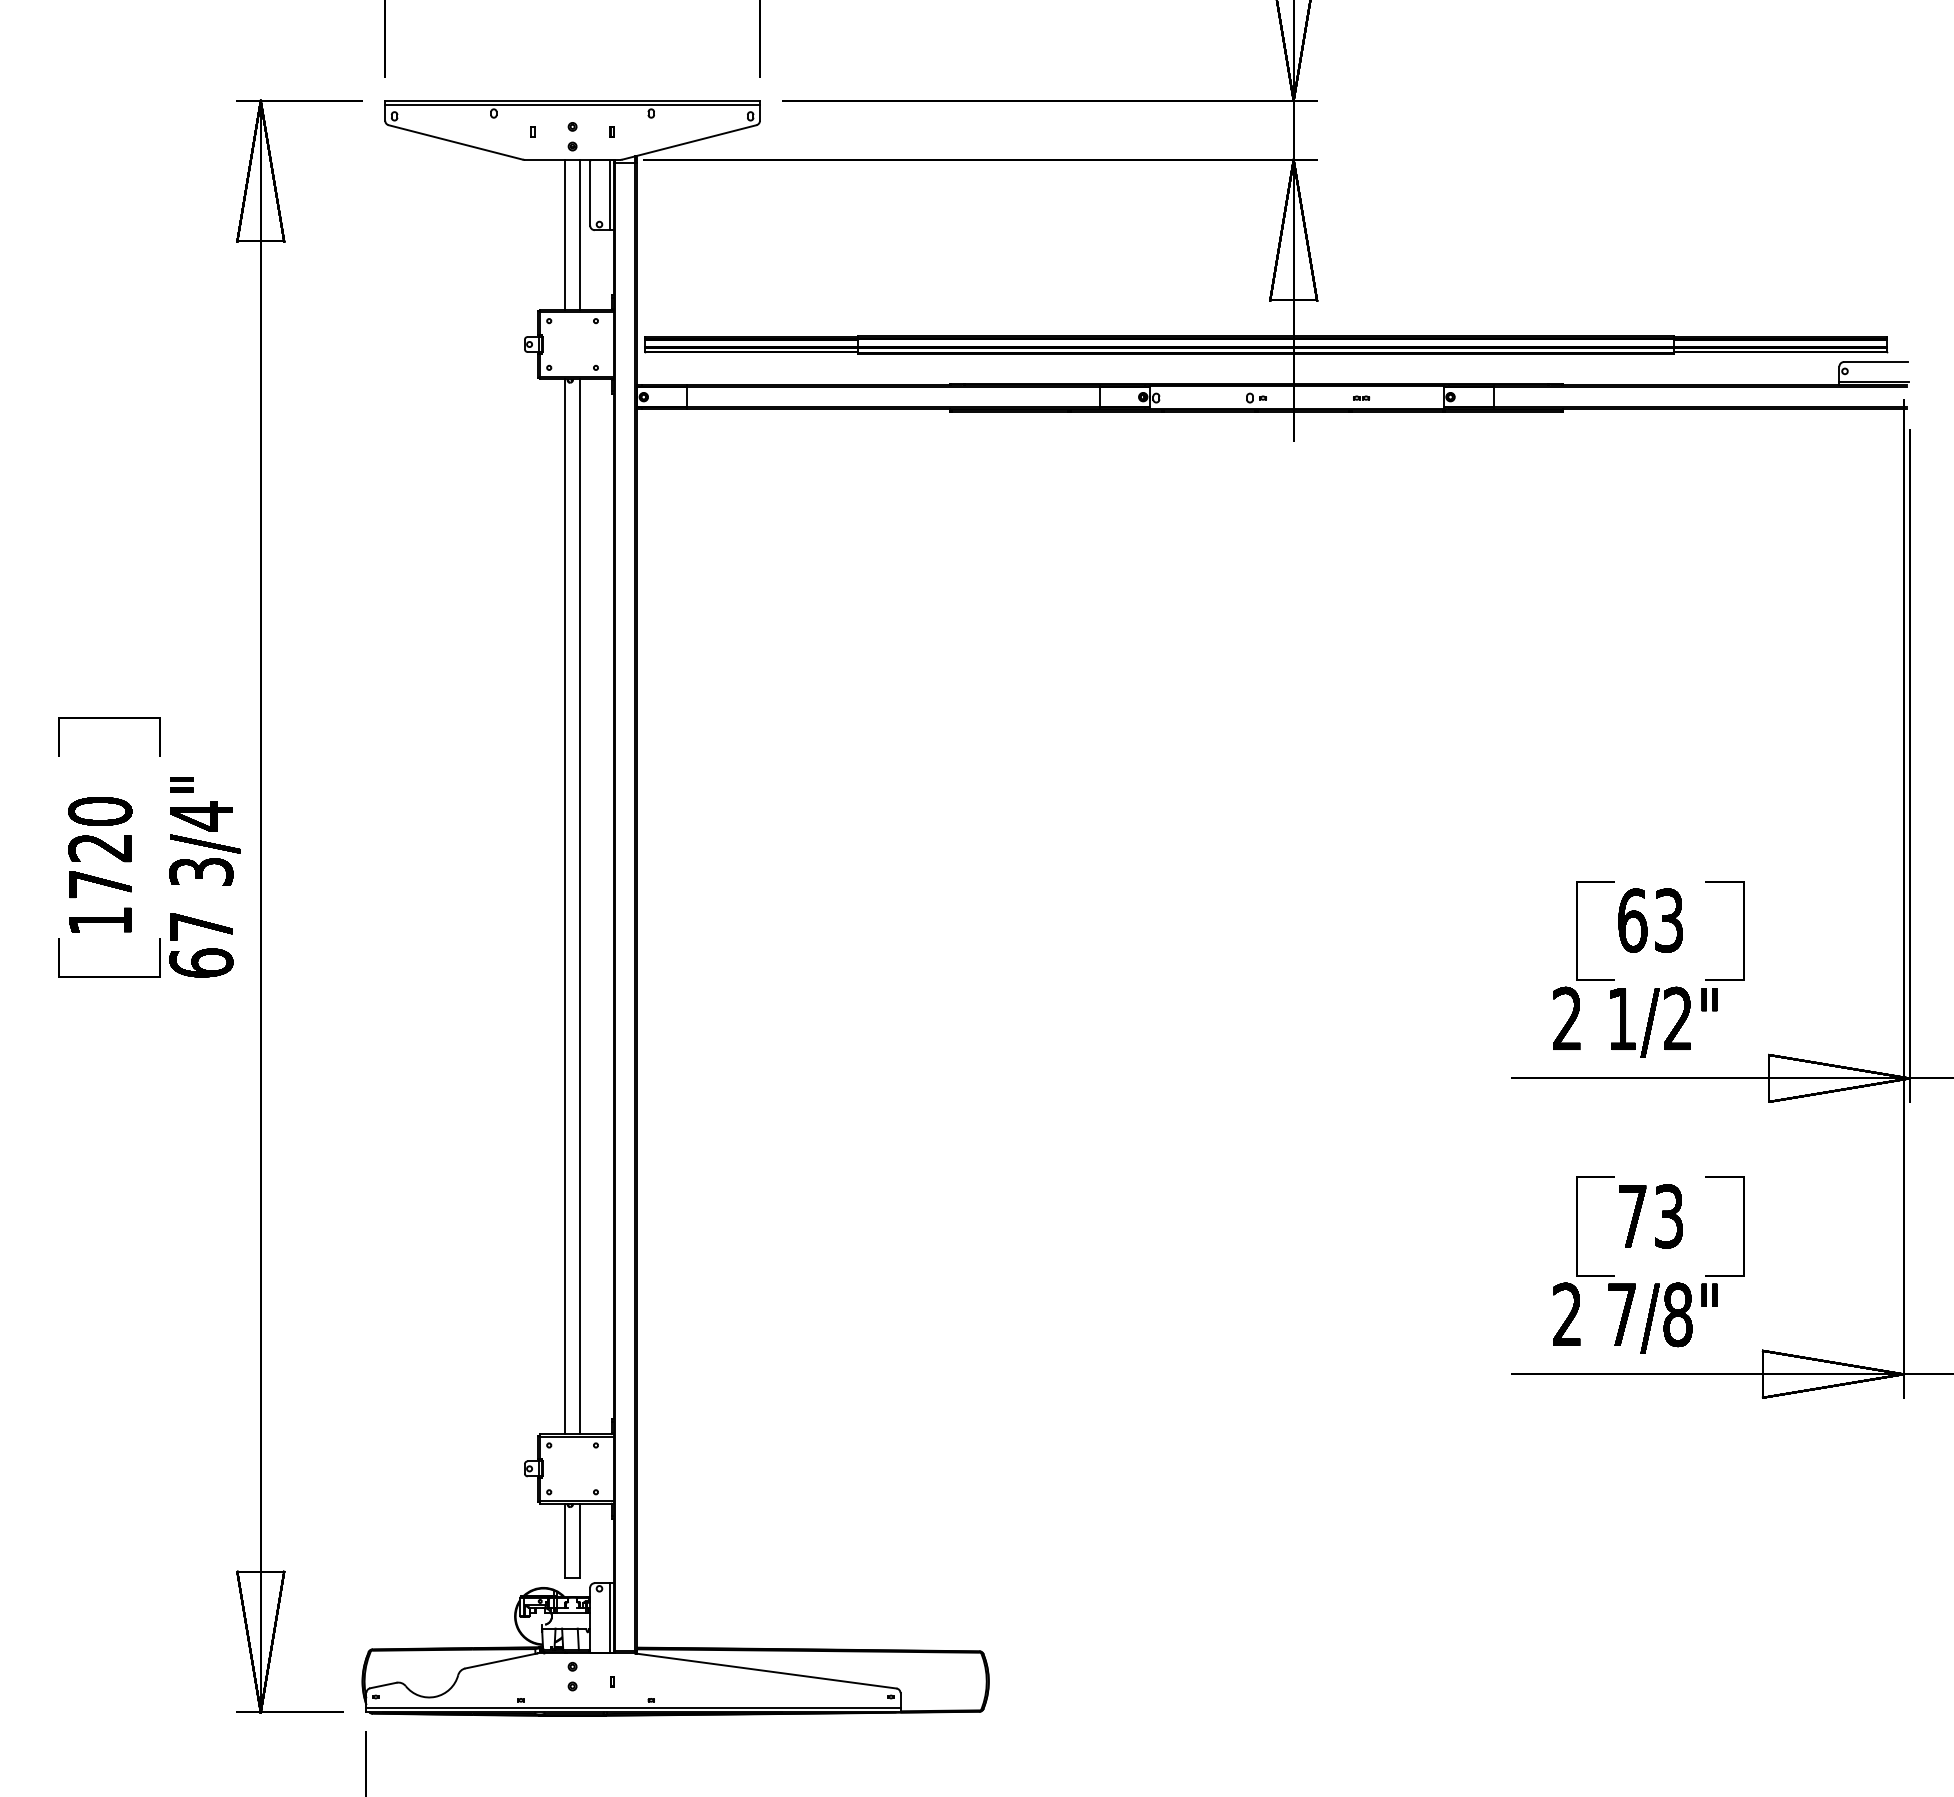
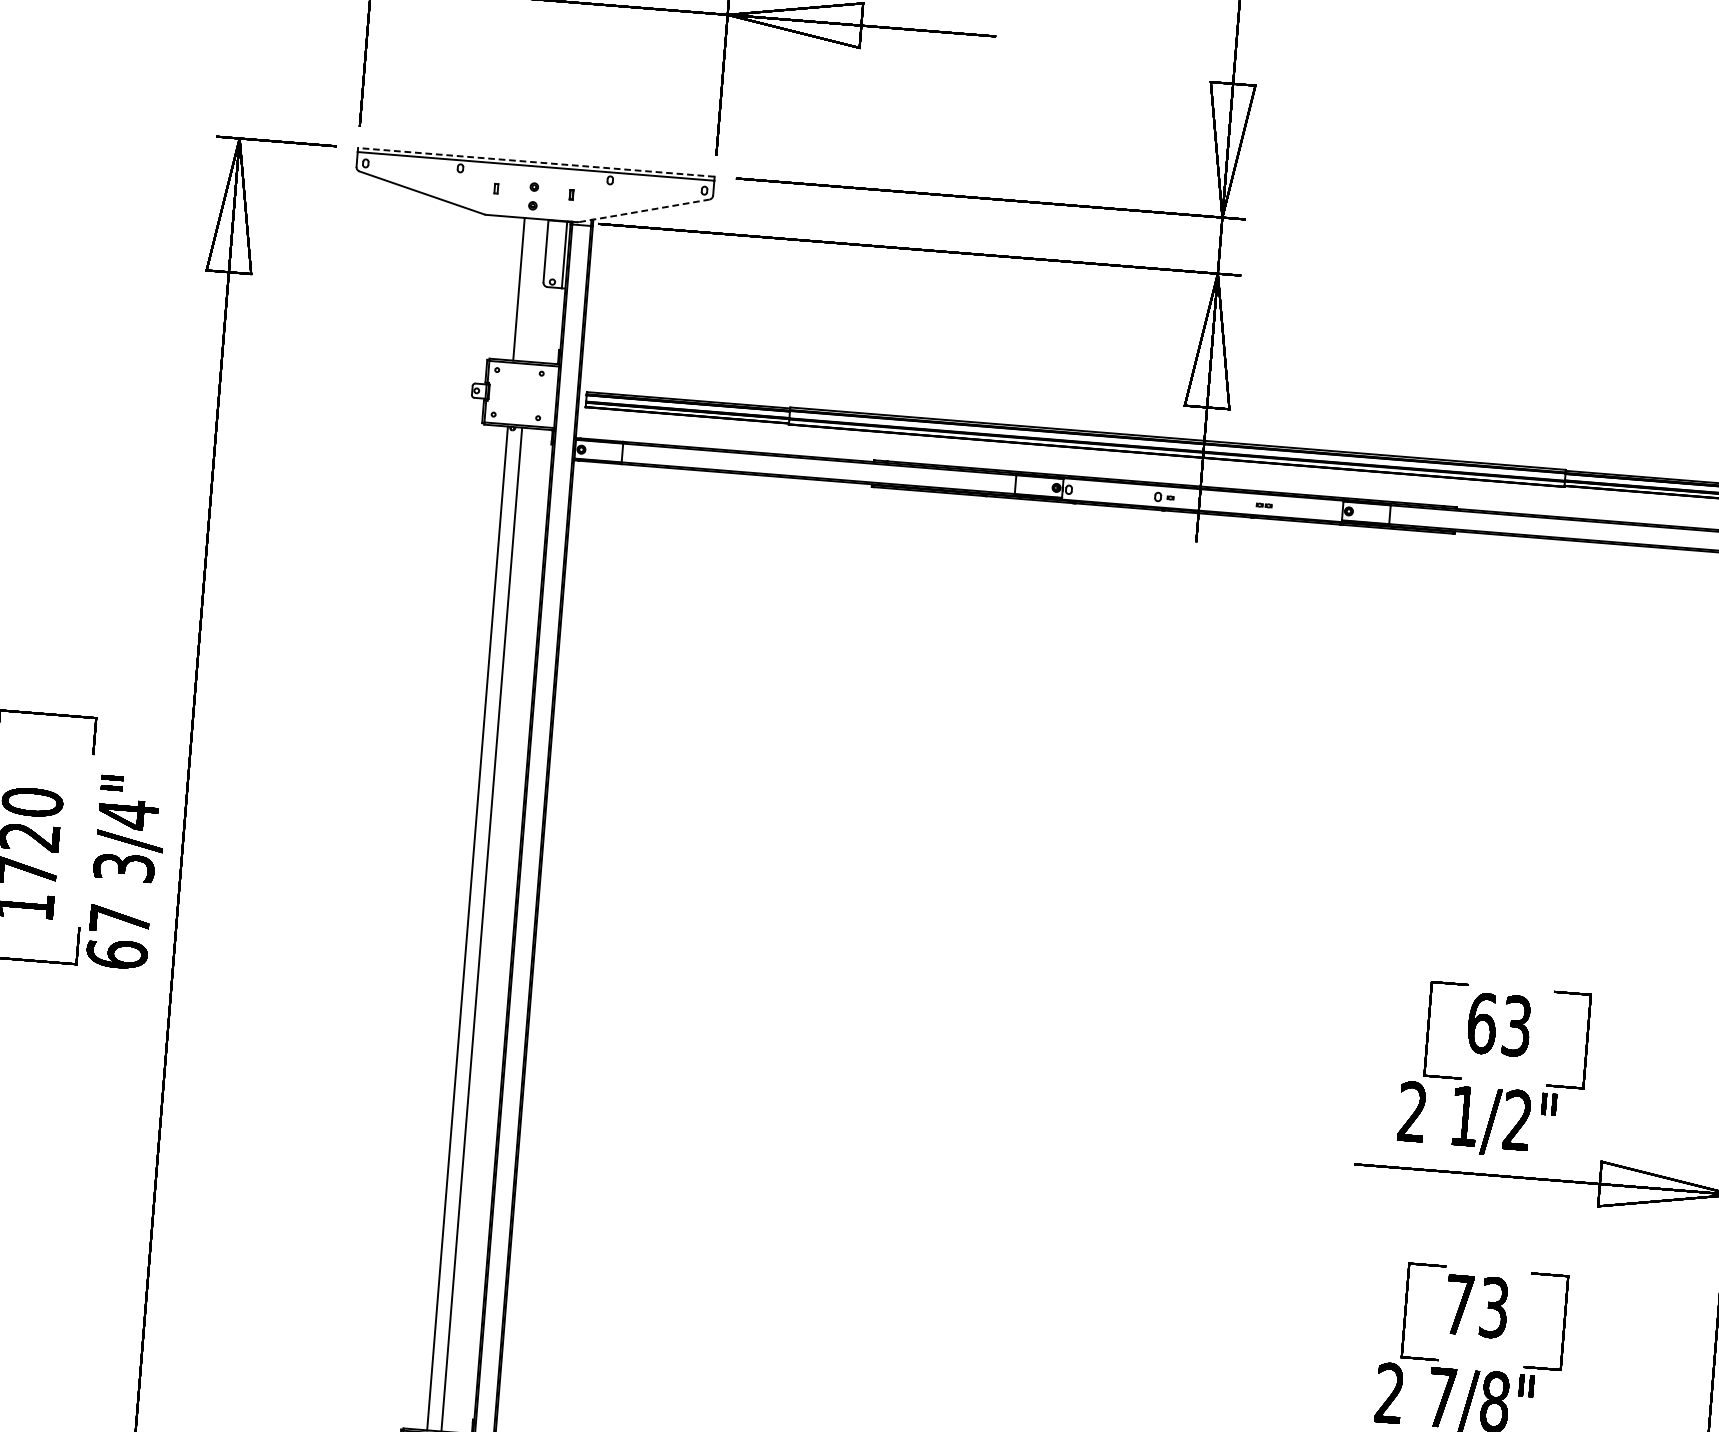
line: (572, 100) -> (536, 162), solid -> dashed
line: (689, 142) -> (644, 210), solid -> dashed
line: (580, 234) -> (533, 290), removed

